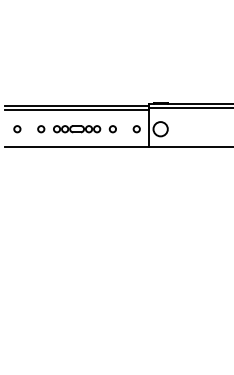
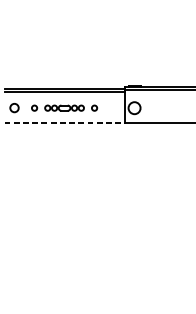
circle: (17, 129) -> (14, 108), size x1.6
circle: (136, 129) -> (114, 108), removed
line: (77, 146) -> (64, 122), solid -> dashed

